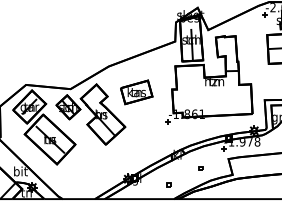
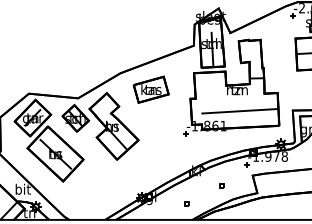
part: (136, 92) -> (151, 89), moved
line: (216, 100) -> (239, 110), added

